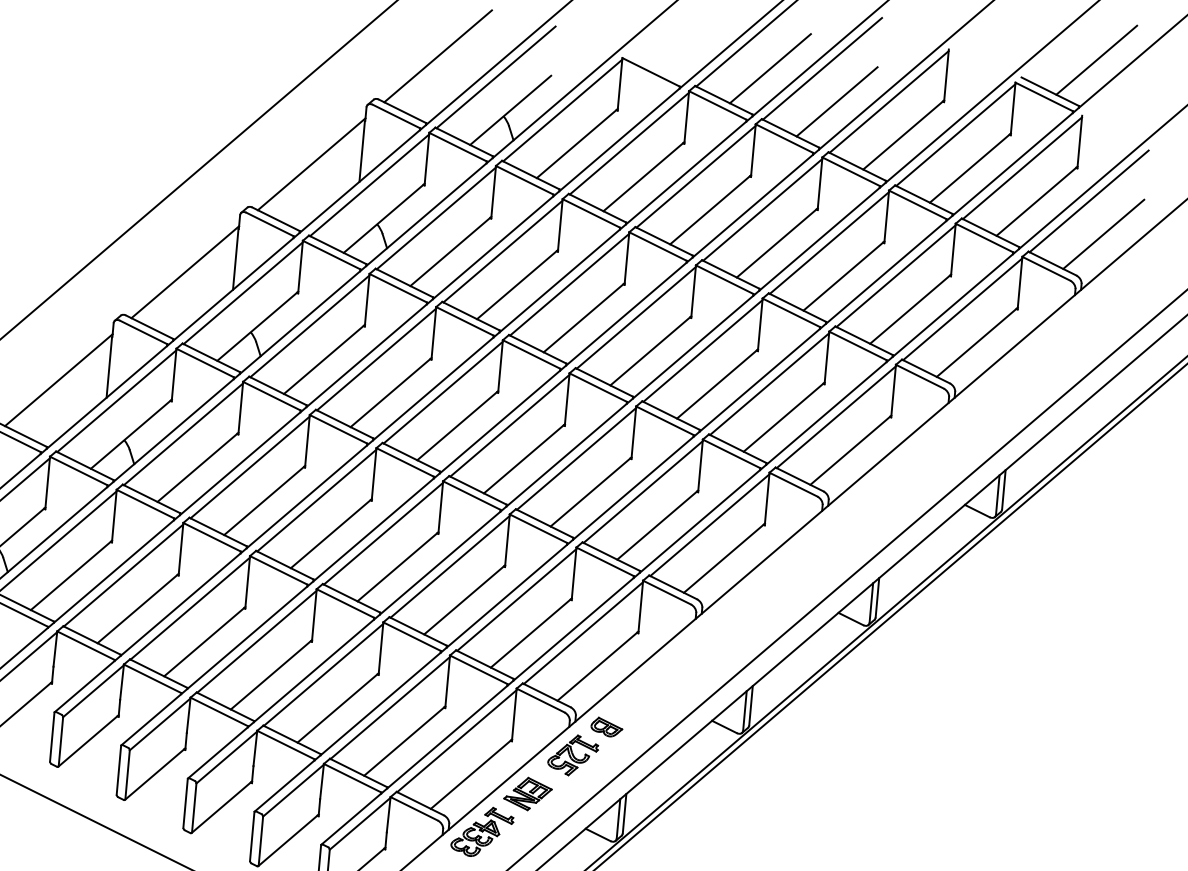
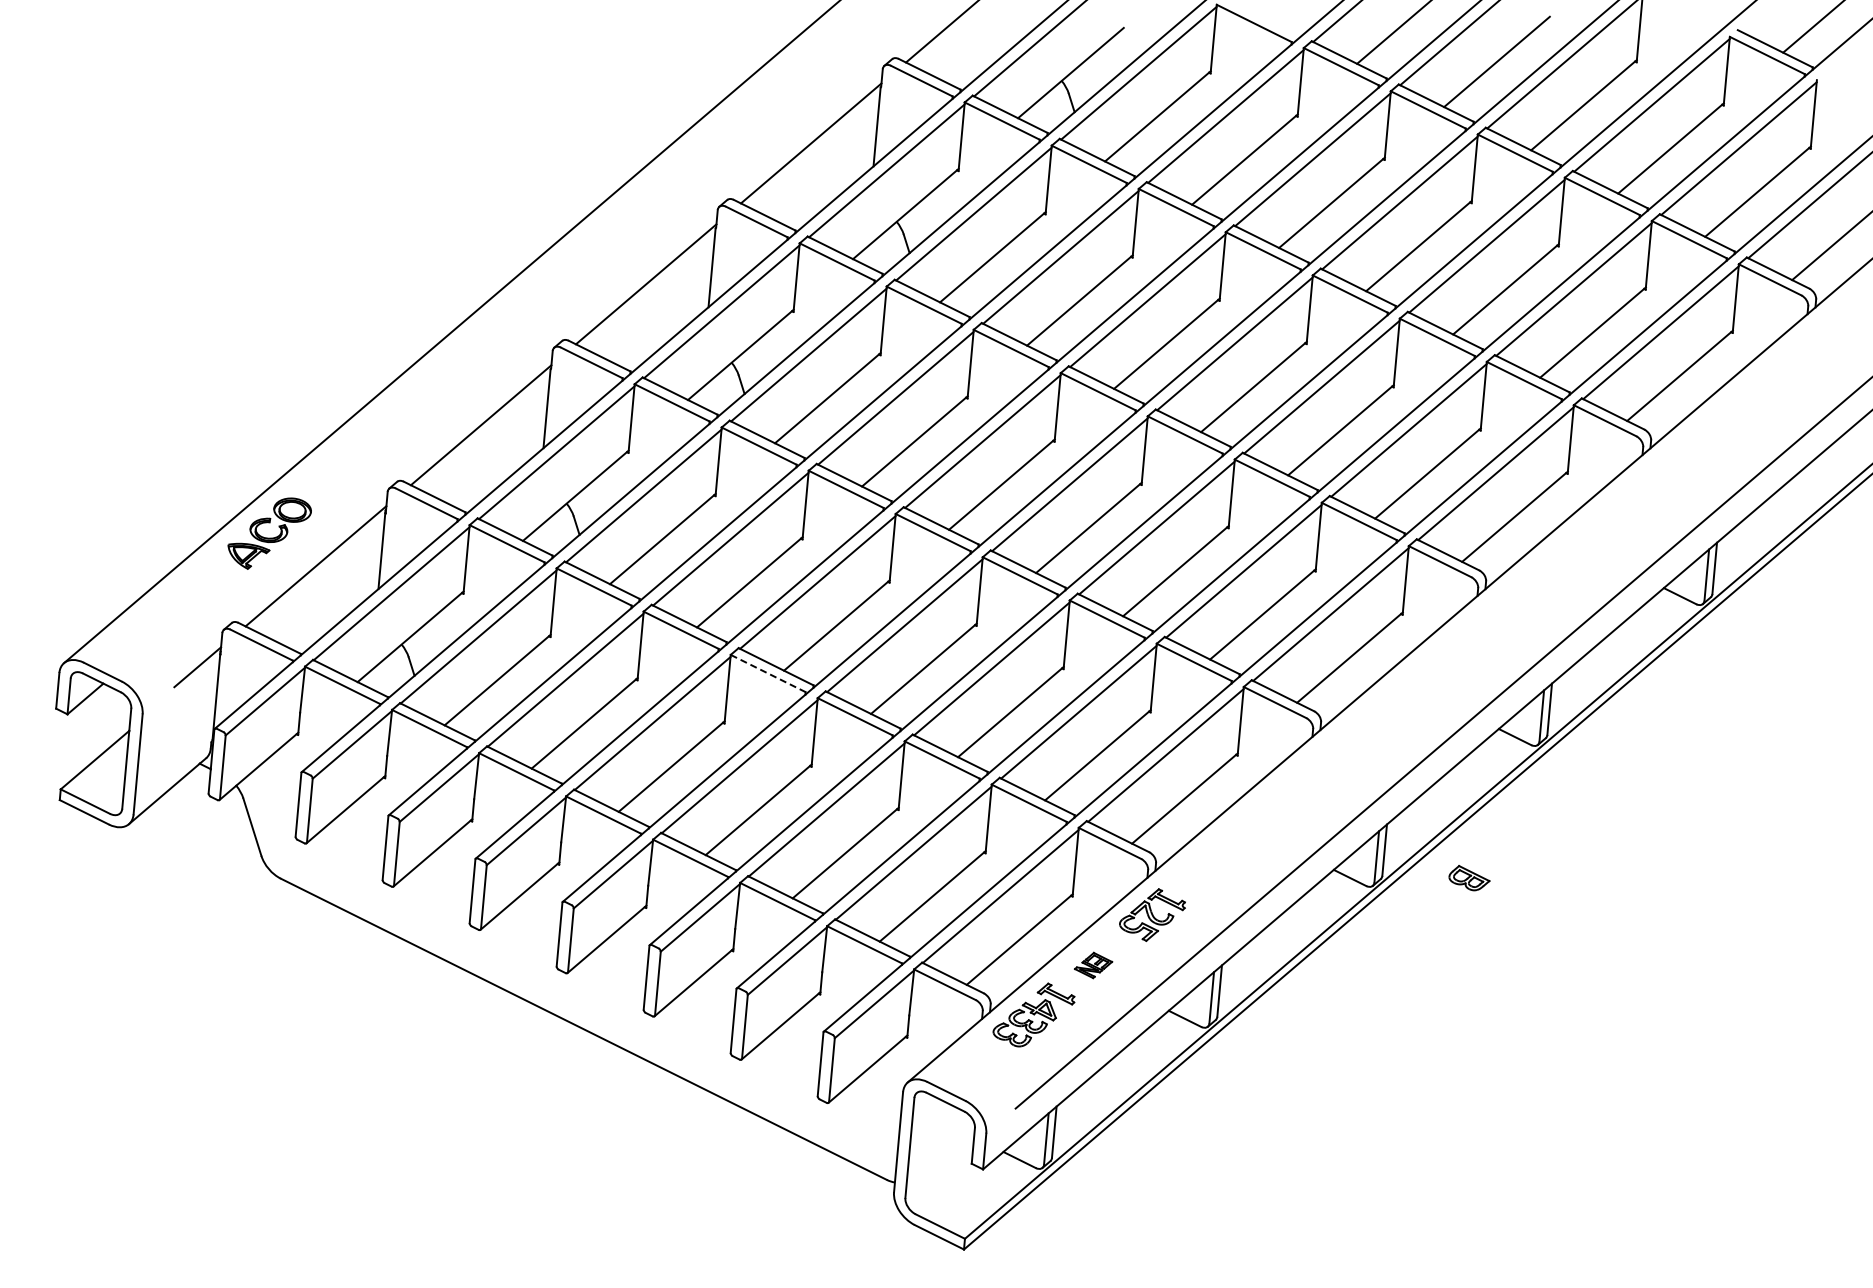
line: (278, 570) -> (768, 673), solid -> dashed
part: (606, 727) -> (1469, 878), moved
part: (527, 794) -> (1093, 965), size x0.6

